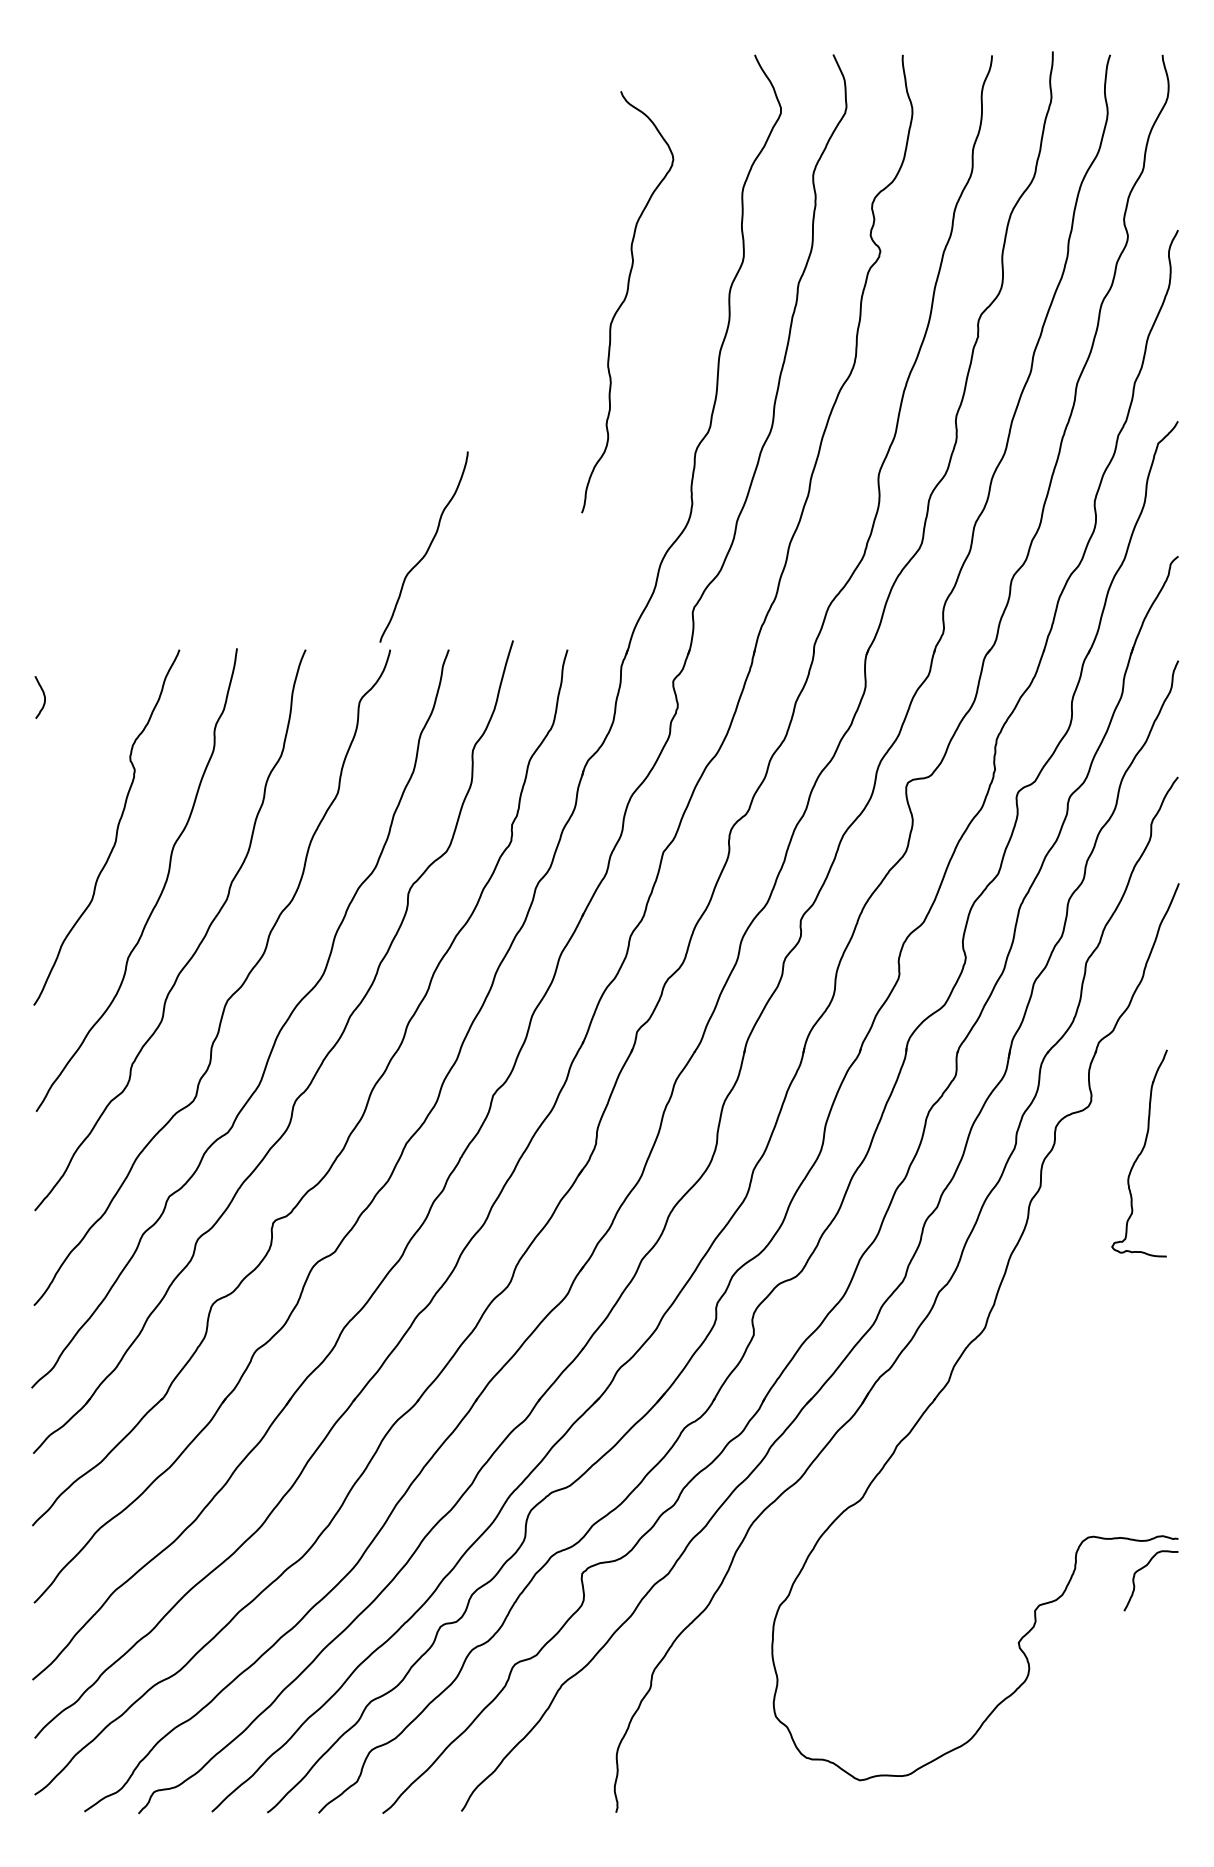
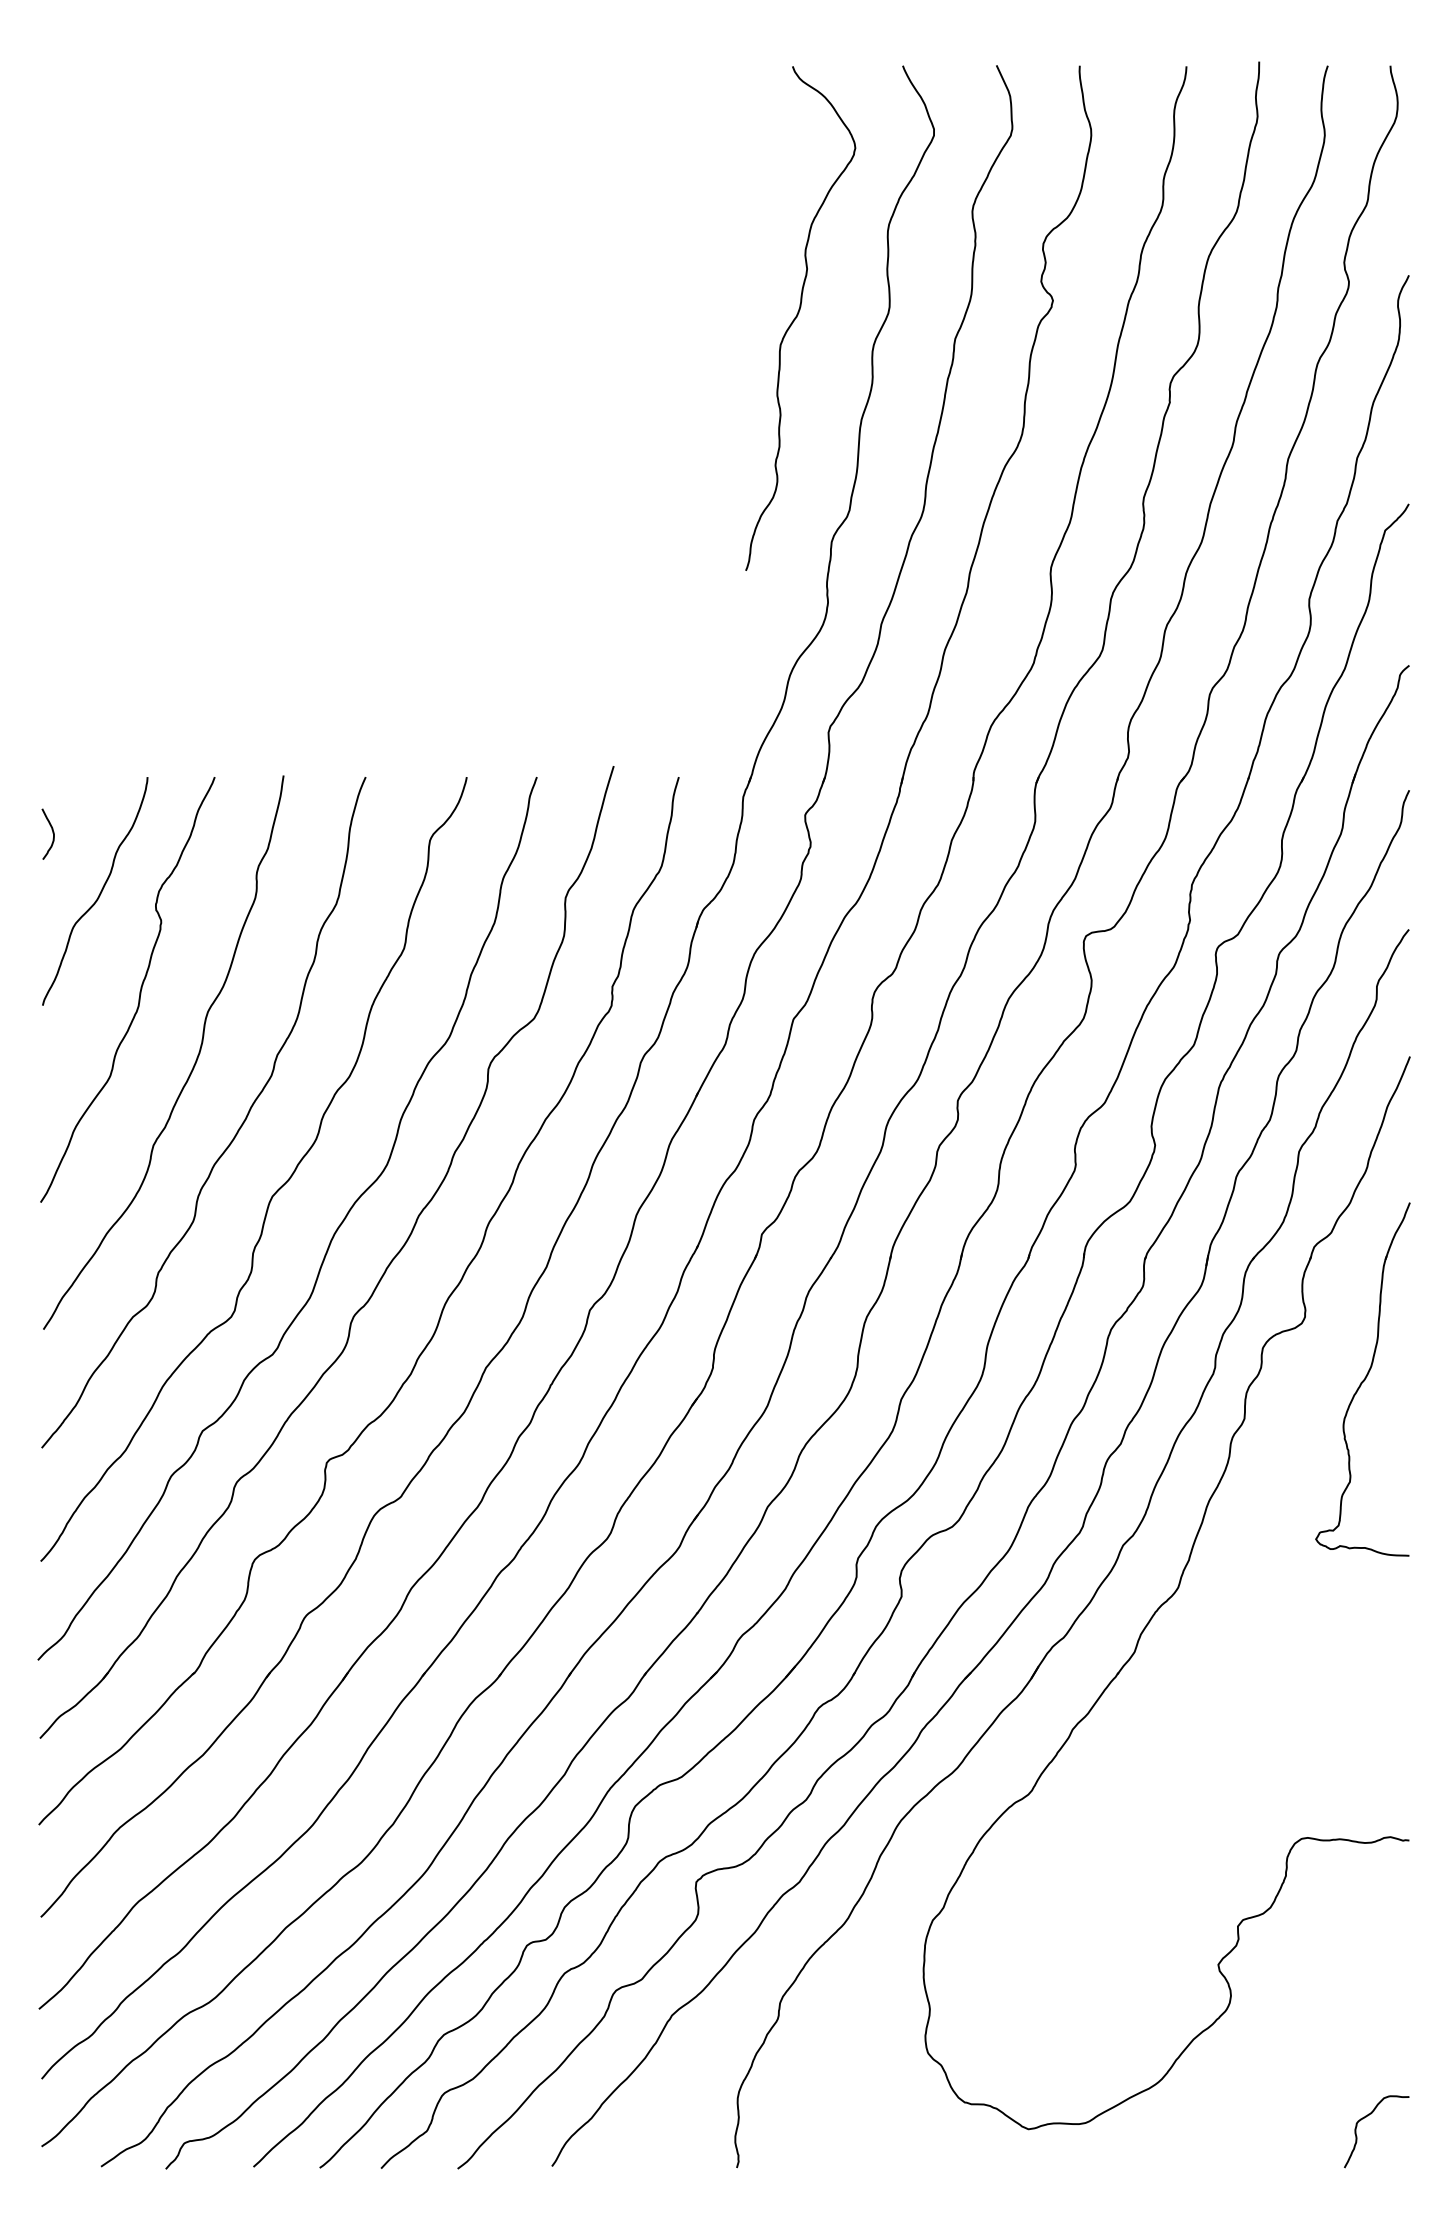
curve: (624, 301) -> (797, 317), moved
curve: (427, 548) -> (99, 893), moved
part: (1139, 1153) -> (1362, 1379), size x1.43
curve: (1144, 1568) -> (1368, 2116), moved

